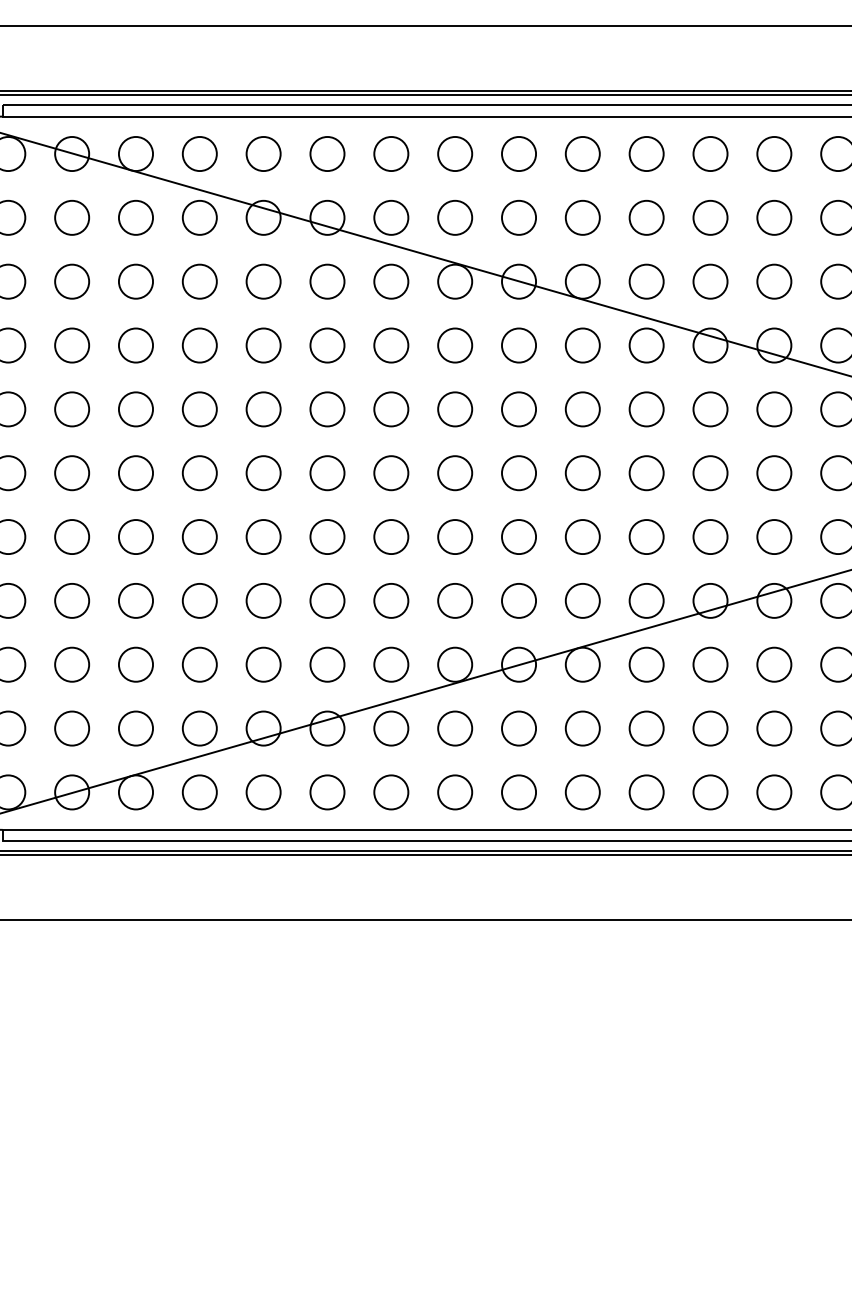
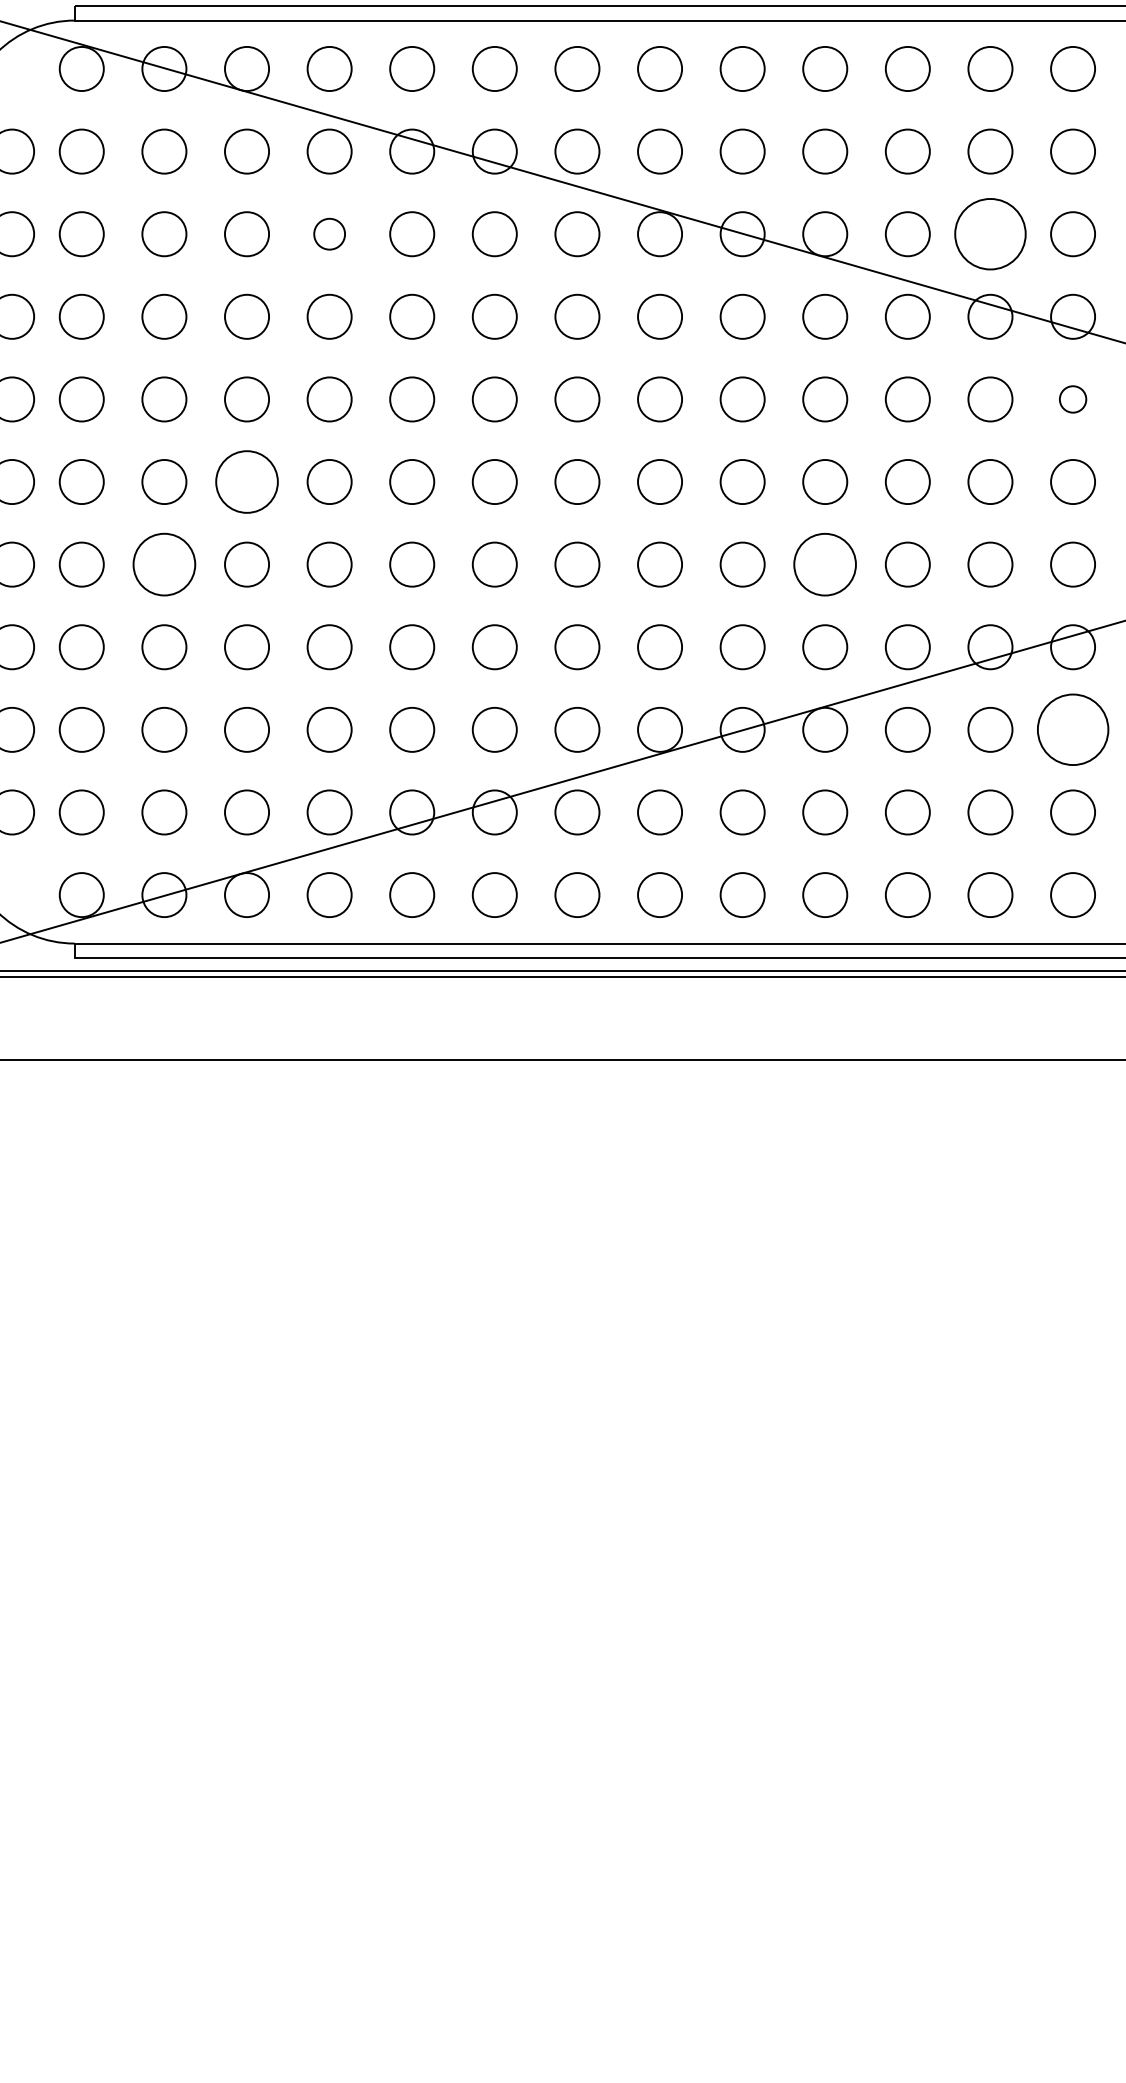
circle: (199, 281) -> (329, 234), size x0.7
circle: (710, 281) -> (990, 234), size x1.6
circle: (774, 409) -> (1073, 399), size x0.6
circle: (135, 472) -> (246, 481), size x1.4
circle: (72, 536) -> (164, 564), size x1.4
circle: (583, 536) -> (825, 564), size x1.4
circle: (773, 664) -> (1072, 729), size x1.6

